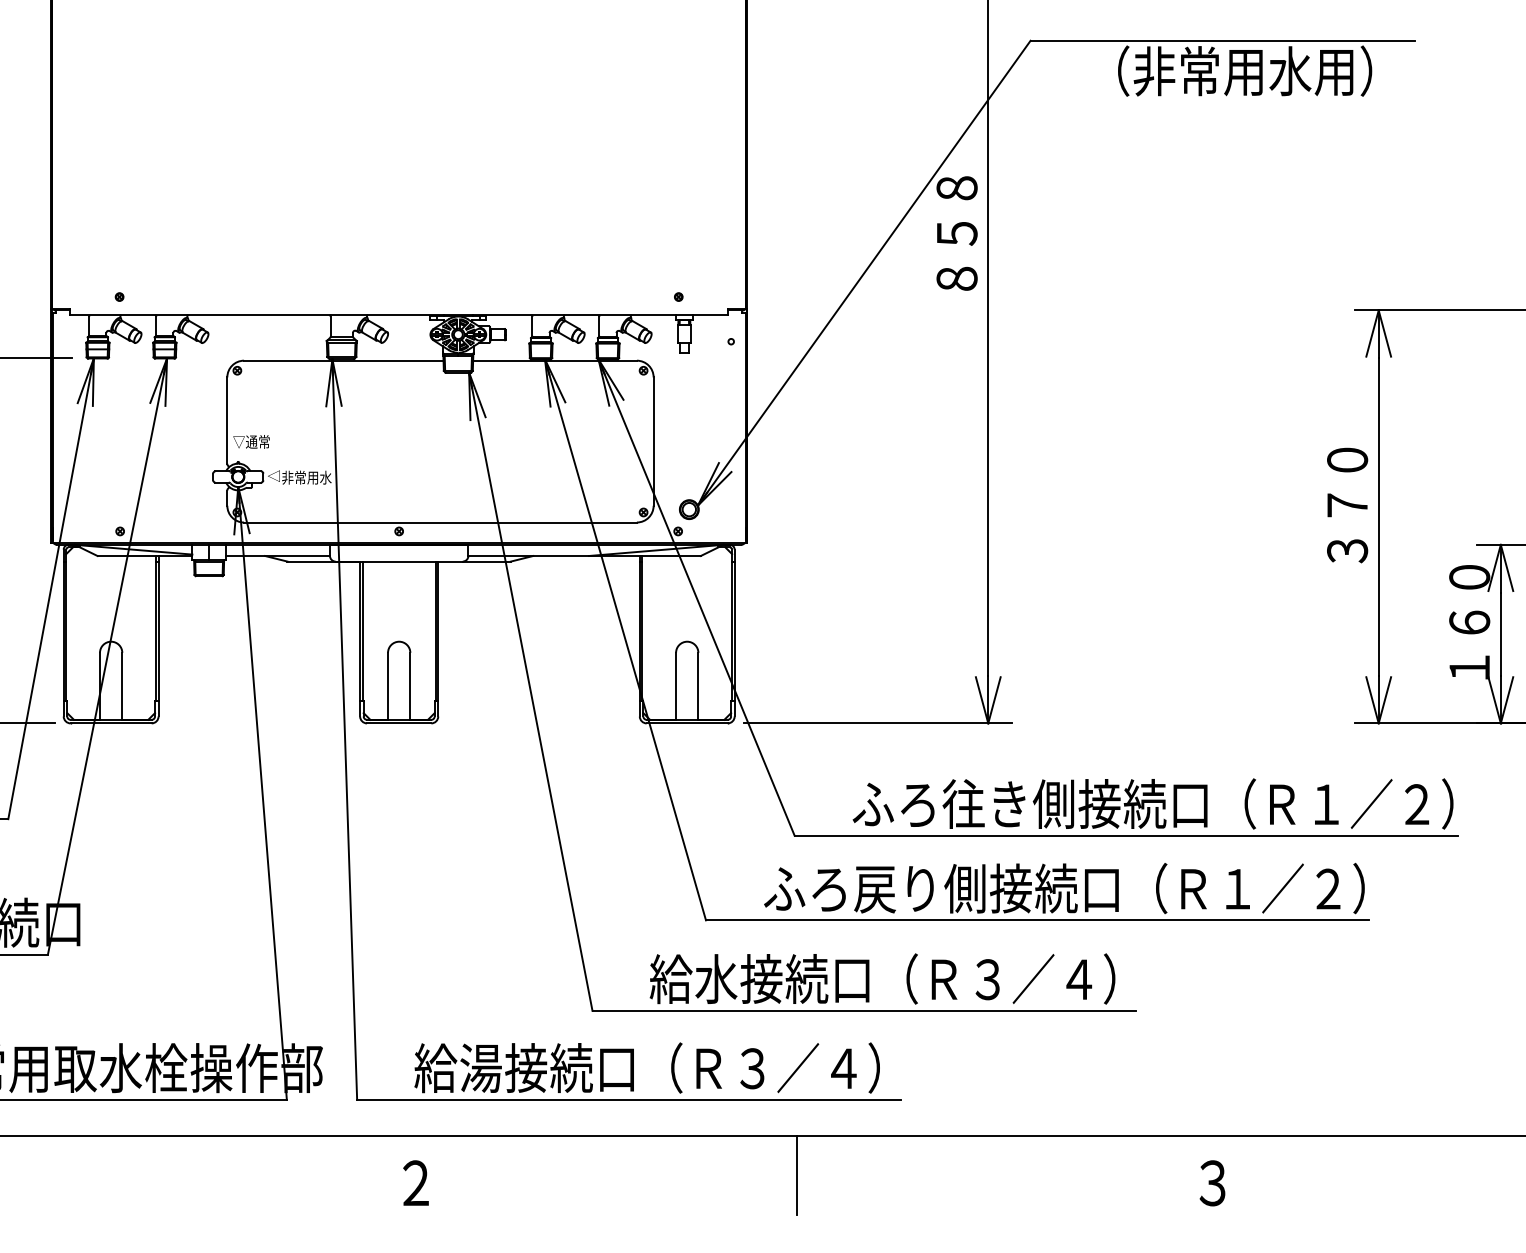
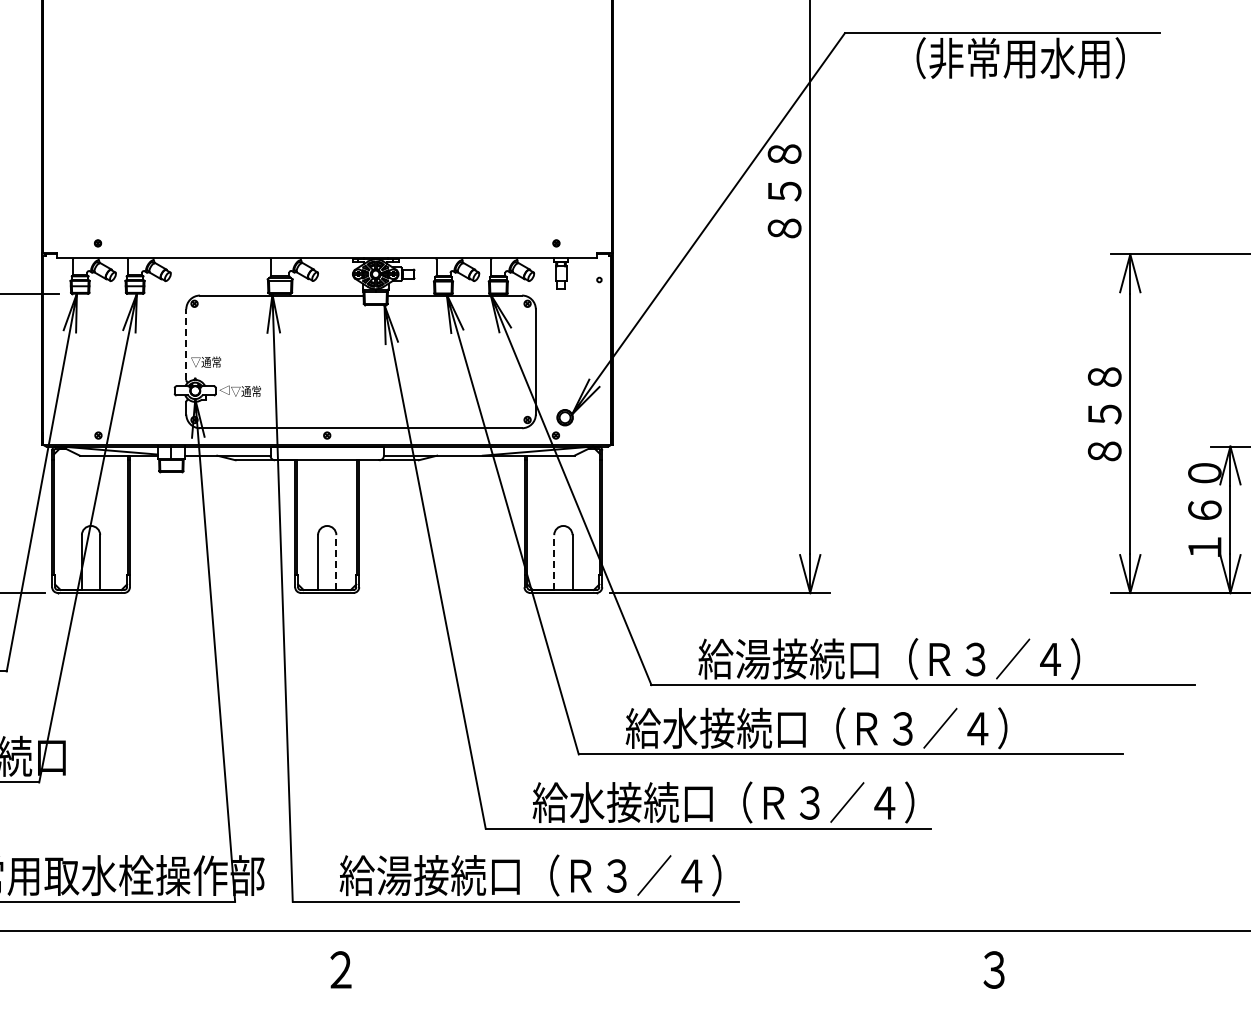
line: (227, 420) -> (186, 344), solid -> dashed
text: (306, 477) -> (251, 391), 非常用水 -> ▽通常
text: (1347, 505) -> (1104, 414), ３７０ -> ８５８
line: (410, 686) -> (336, 562), solid -> dashed
line: (676, 686) -> (554, 562), solid -> dashed
text: (1152, 803) -> (944, 658), ふろ往き側接続口（Ｒ１／２） -> 給湯接続口（Ｒ３／４）
text: (1063, 888) -> (871, 728), ふろ戻り側接続口（Ｒ１／２） -> 給水接続口（Ｒ３／４）
line: (797, 1175) -> (653, 963), removed

